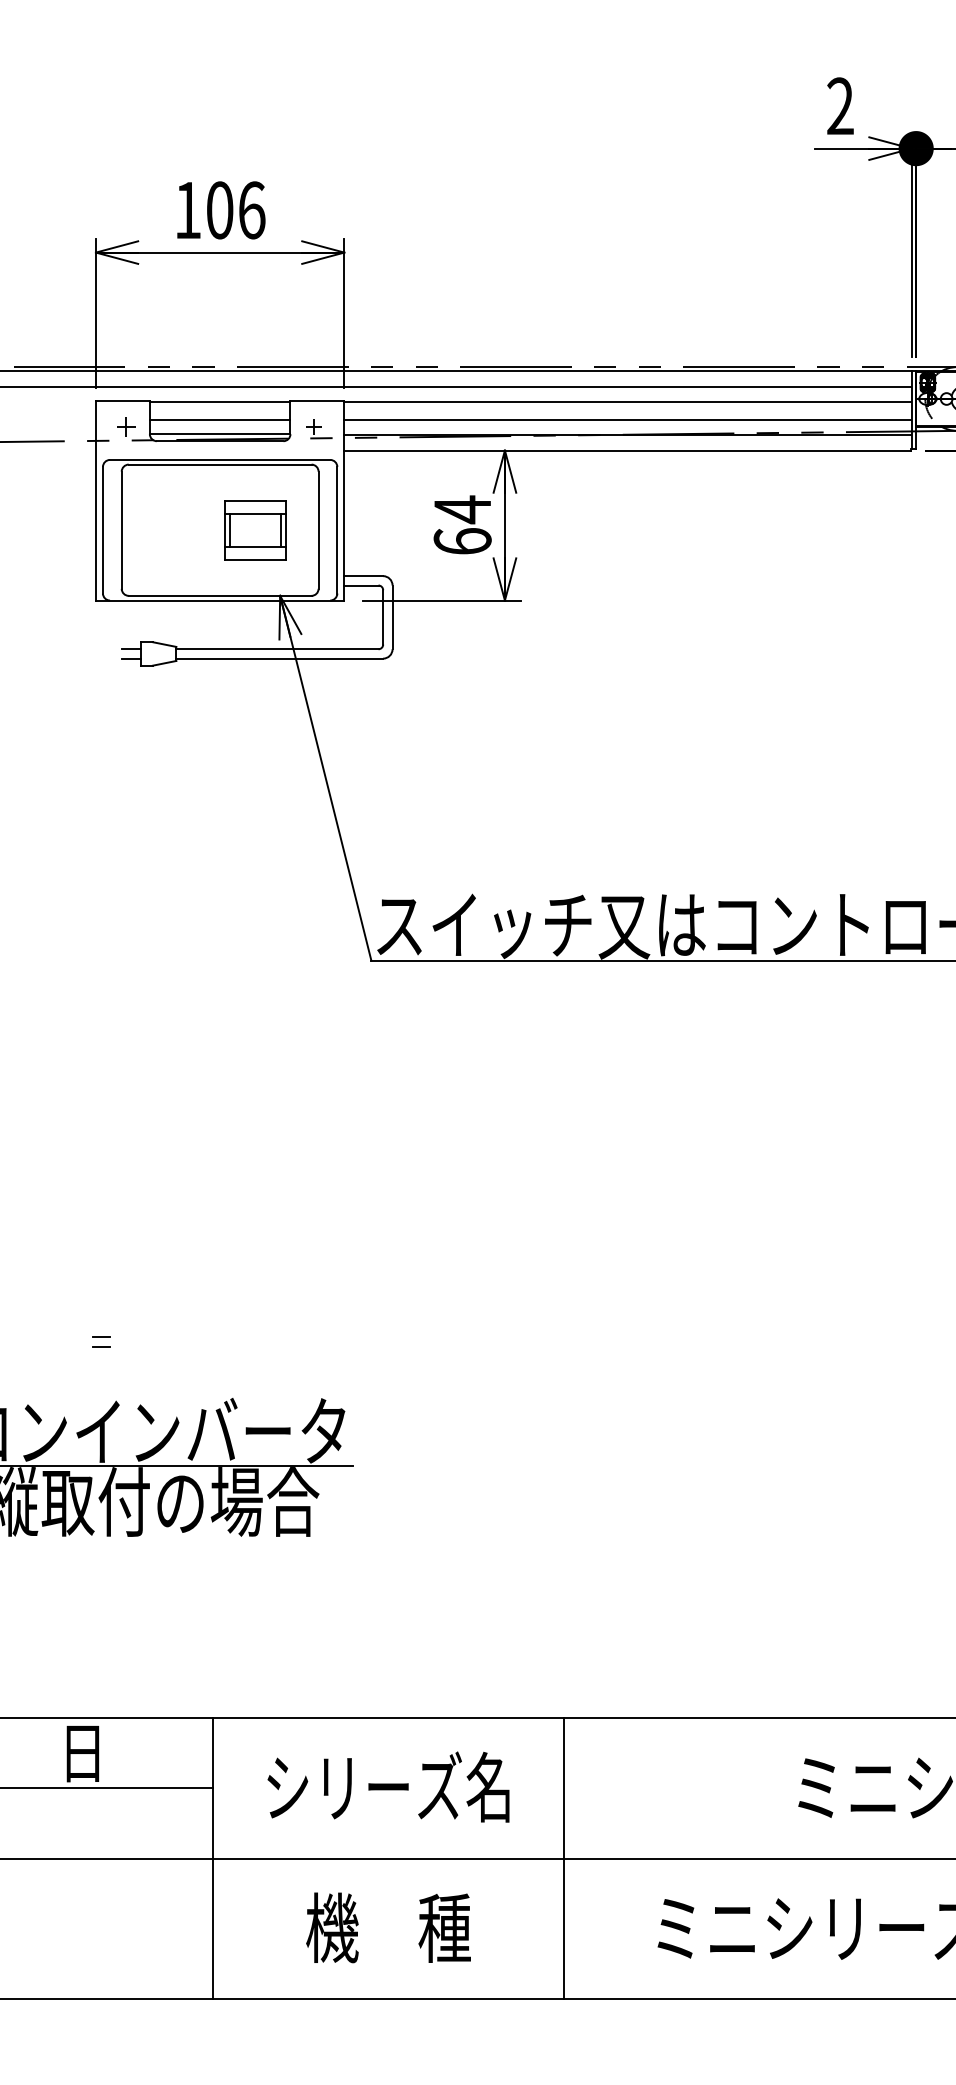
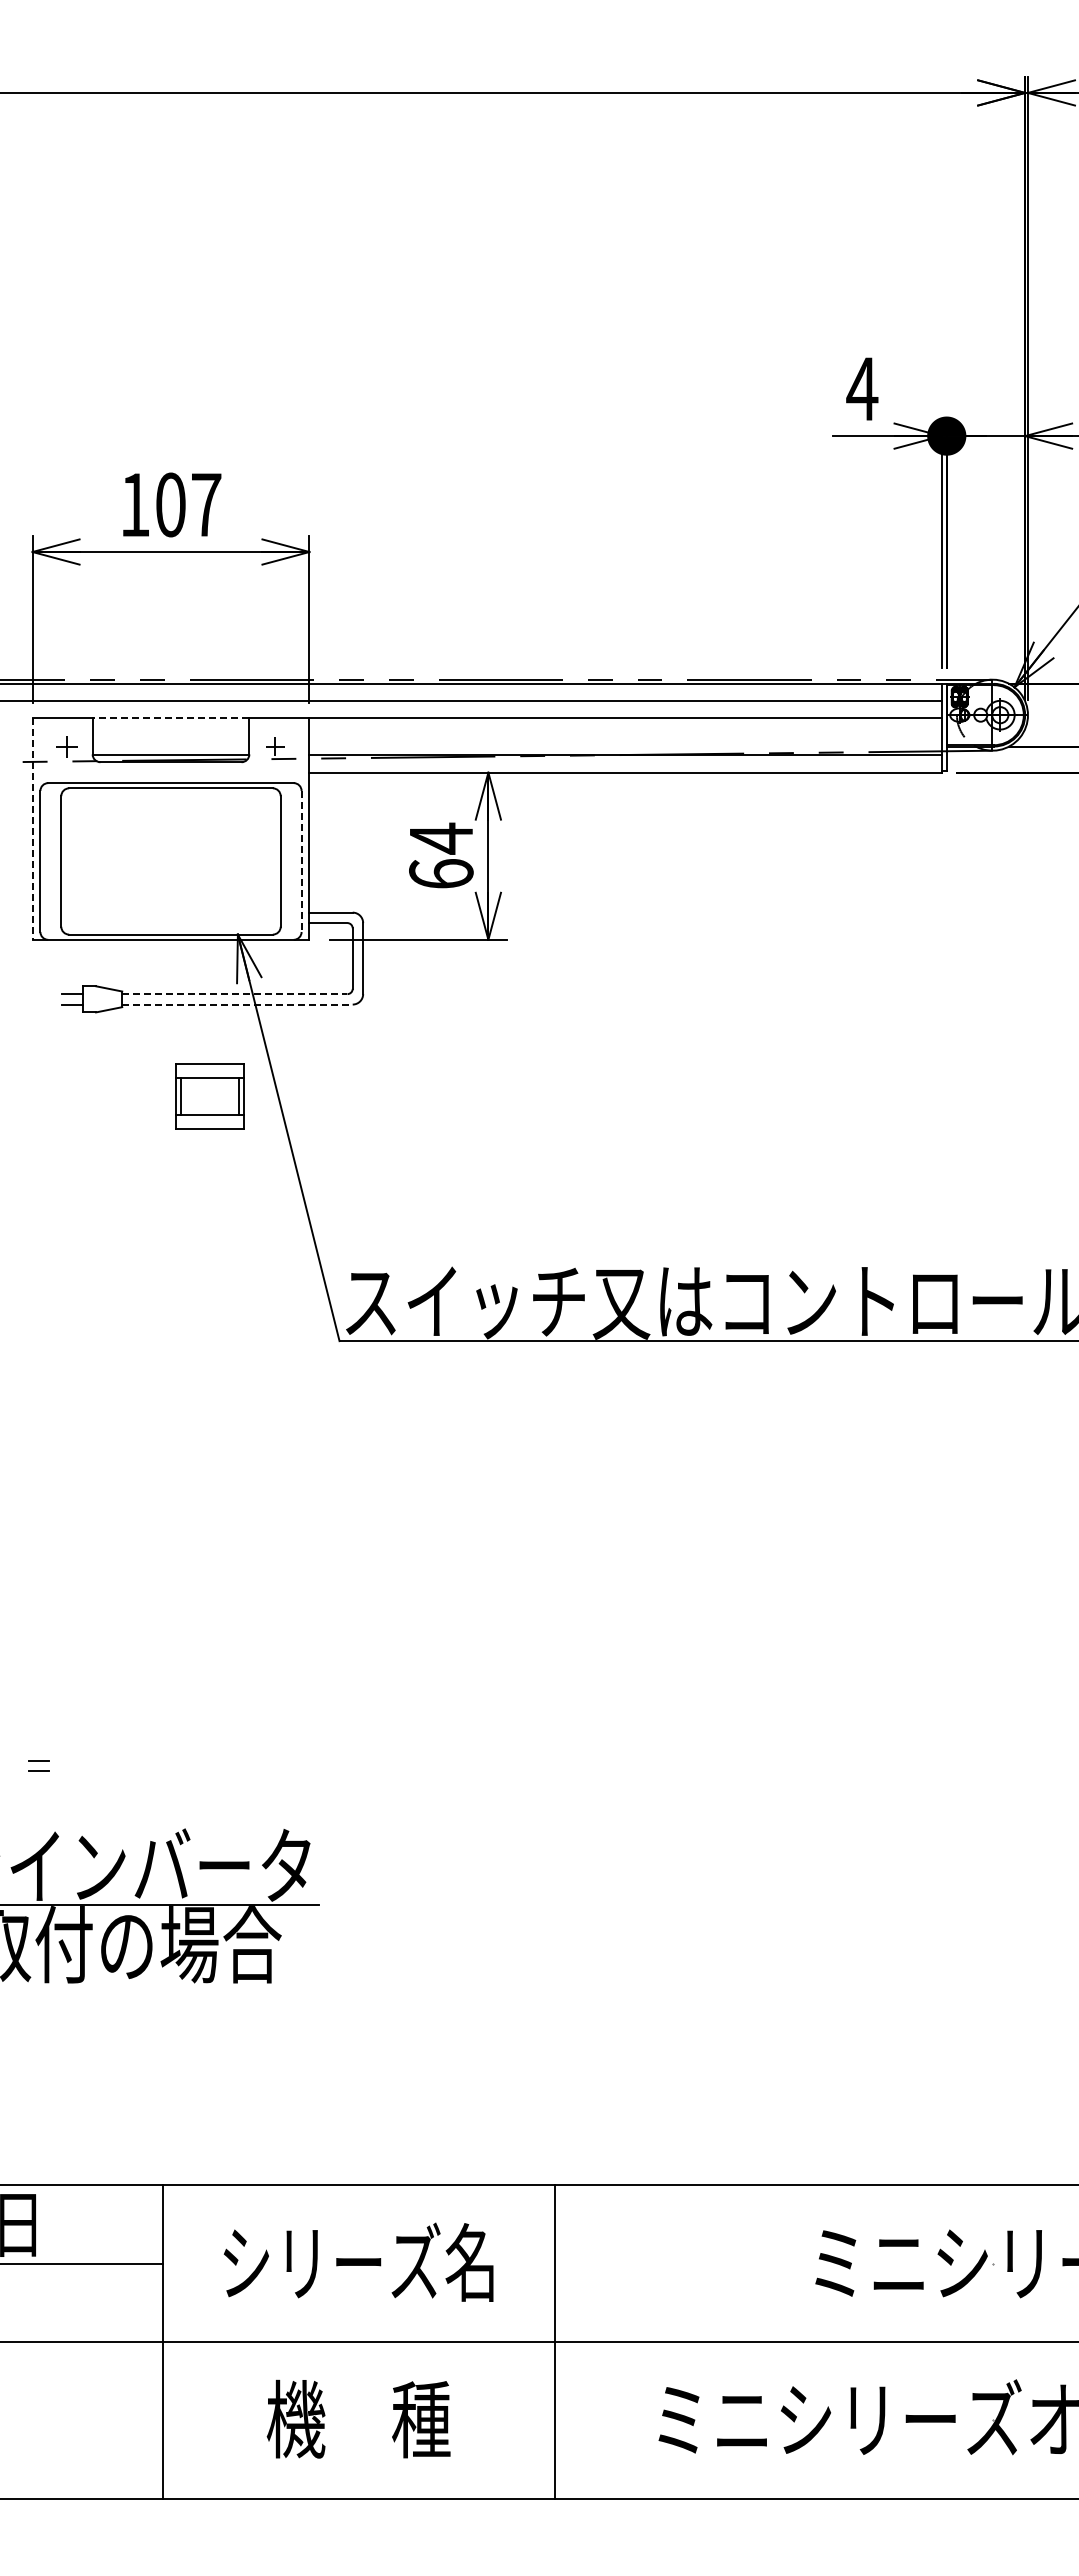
text: (840, 105) -> (862, 388), 2 -> 4
text: (252, 209) -> (206, 504), 106 -> 107
line: (219, 401) -> (170, 718), solid -> dashed
line: (219, 419) -> (170, 738), removed
line: (627, 419) -> (625, 738), removed
line: (95, 501) -> (32, 829), solid -> dashed
part: (254, 530) -> (209, 1096), moved
line: (337, 530) -> (301, 861), solid -> dashed
line: (277, 649) -> (234, 994), solid -> dashed
line: (279, 658) -> (237, 1004), solid -> dashed

